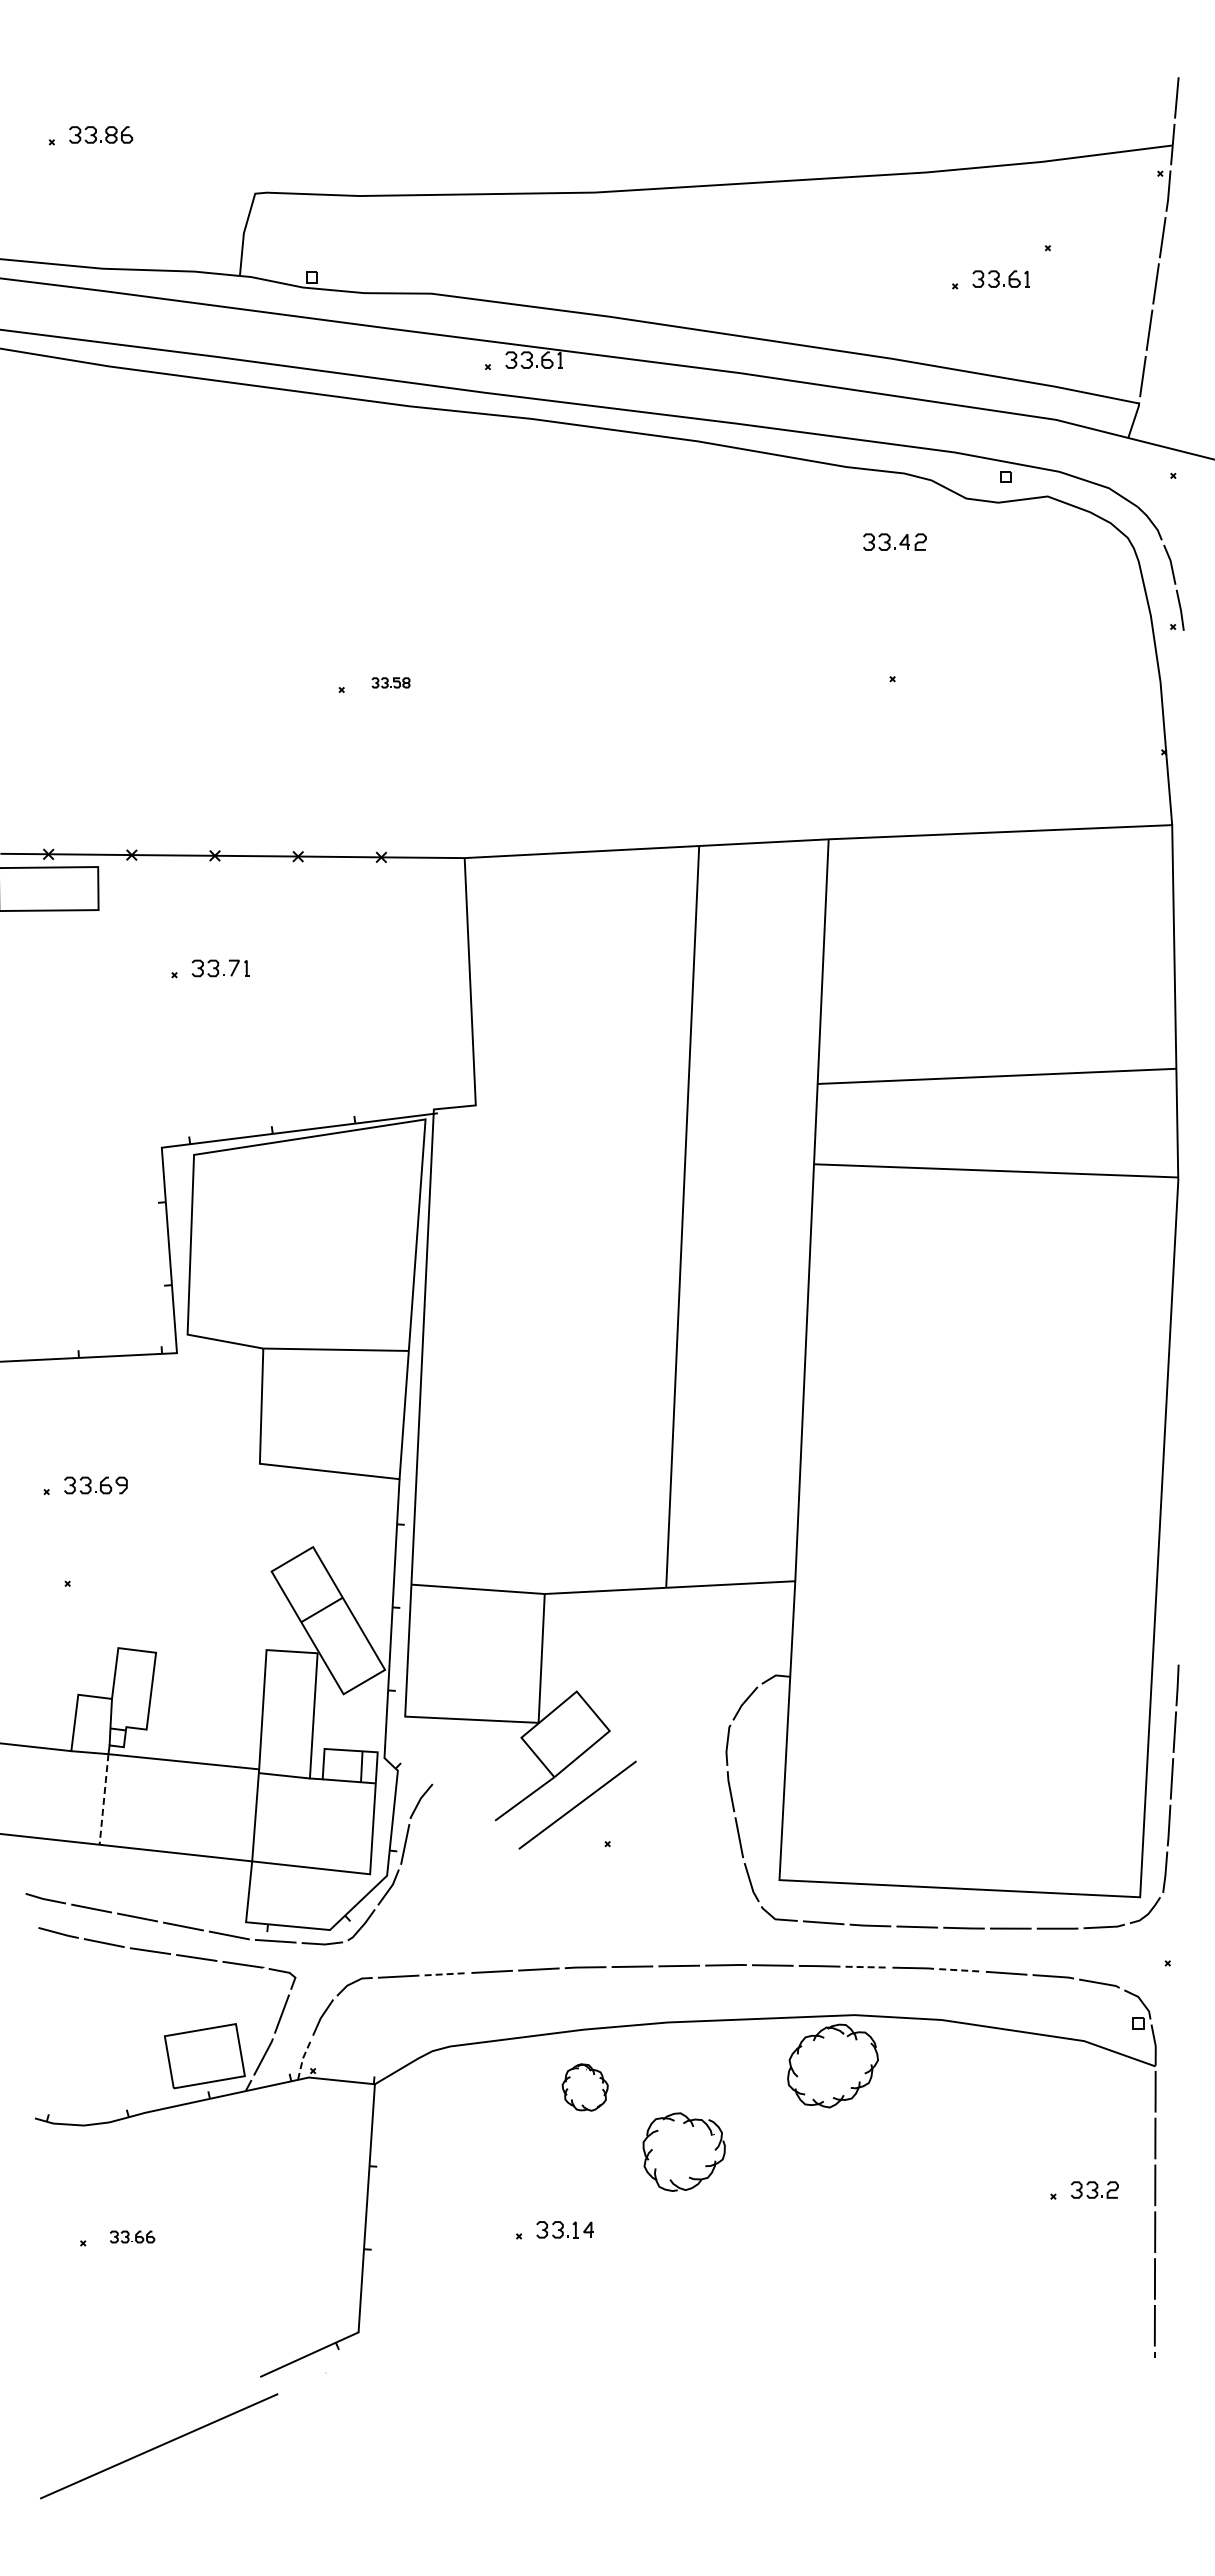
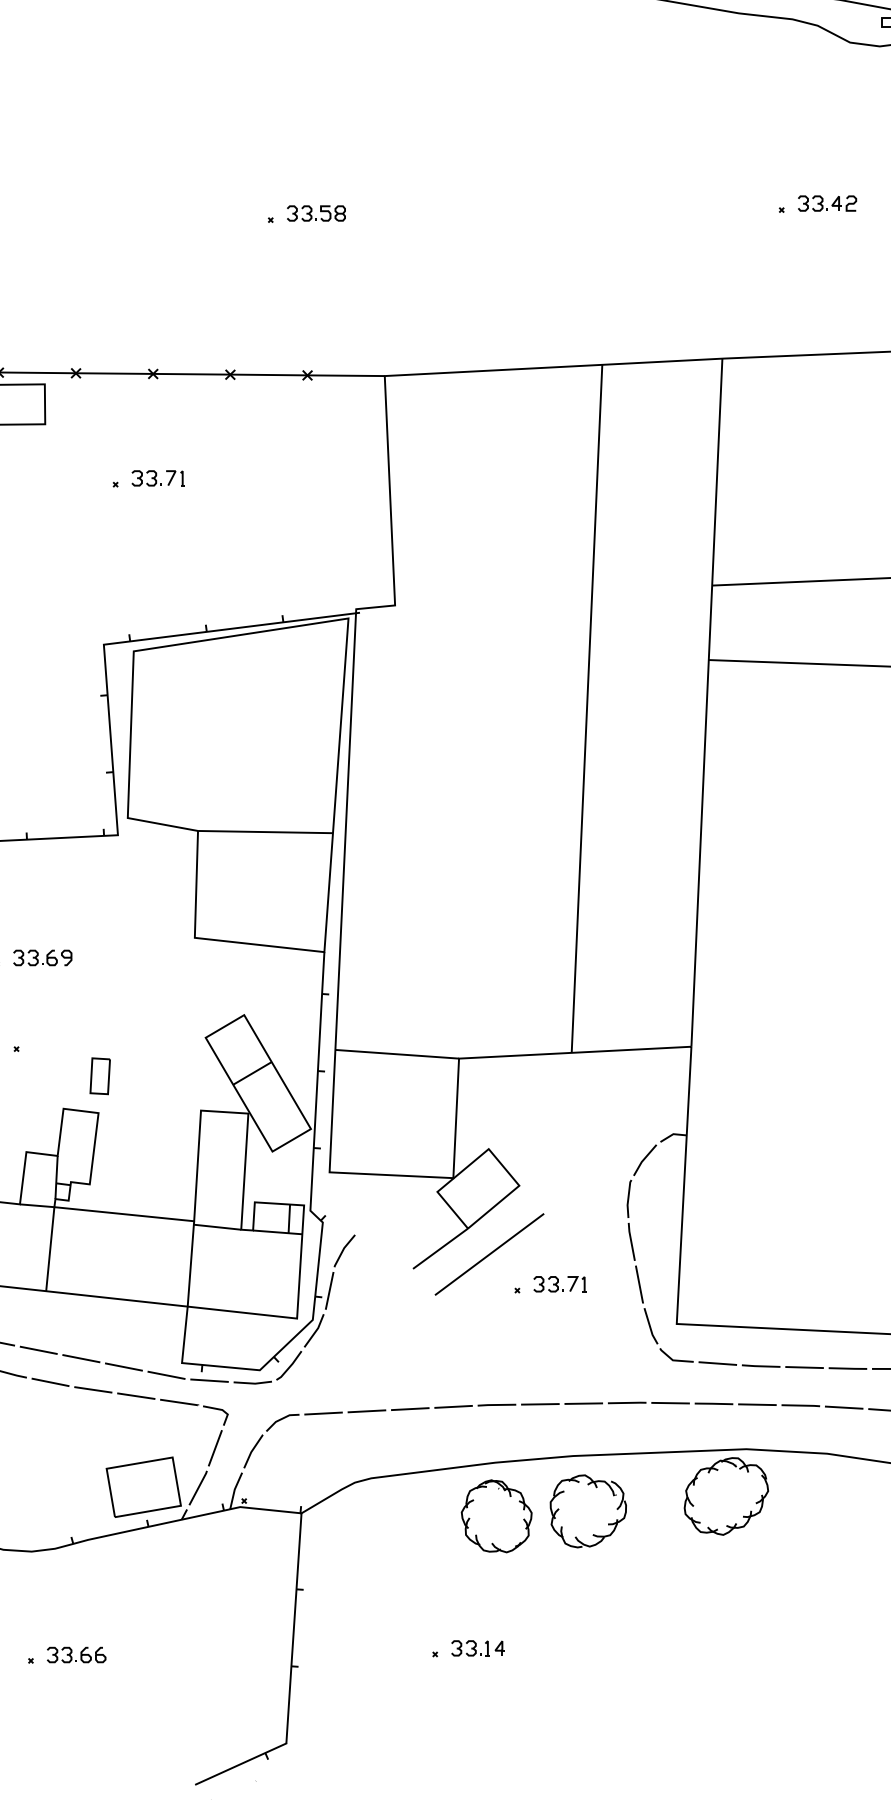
part: (894, 541) -> (827, 202), moved
part: (390, 682) -> (315, 213), size x1.67
part: (157, 1612) -> (99, 1075), added
line: (104, 1799) -> (50, 1249), dashed -> solid
part: (653, 1837) -> (559, 1284), added
line: (866, 1967) -> (757, 1405), dashed -> solid
line: (959, 1970) -> (843, 1407), dashed -> solid
line: (445, 1974) -> (366, 1411), dashed -> solid
line: (302, 2058) -> (234, 1489), dashed -> solid
part: (584, 2087) -> (495, 1516), size x1.67
part: (689, 2176) -> (593, 1533), moved
part: (132, 2236) -> (76, 1654), size x1.43

